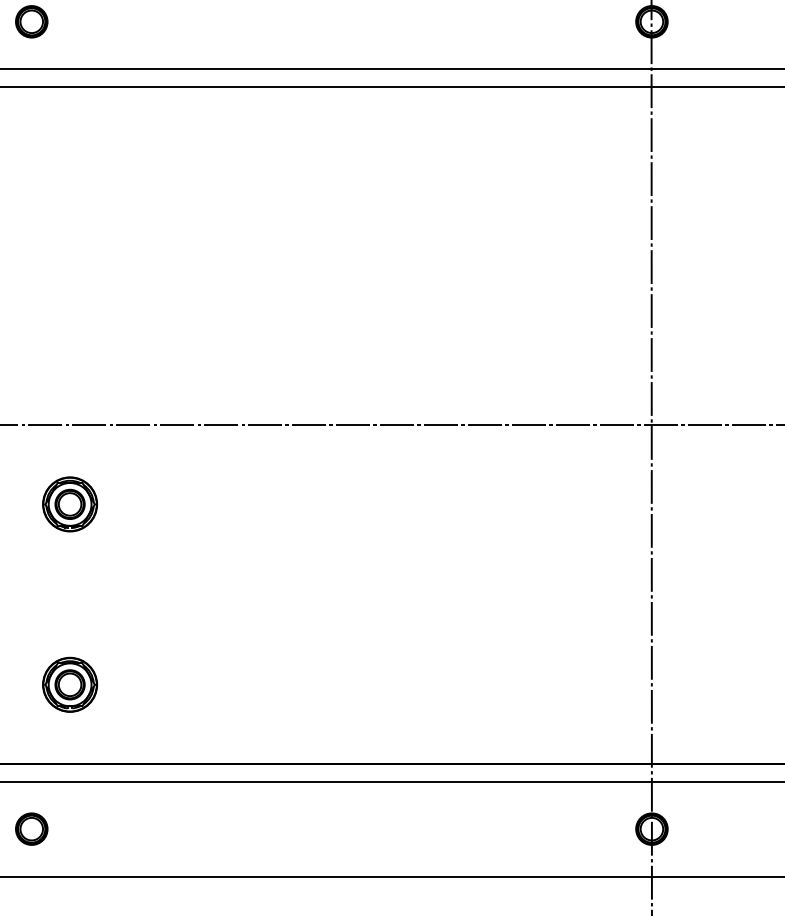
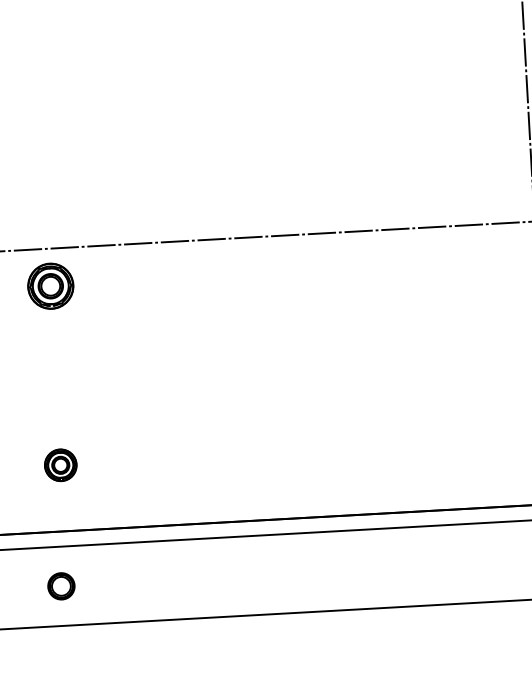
part: (69, 504) -> (50, 286), moved
part: (69, 684) -> (60, 465), size x0.7
part: (31, 828) -> (61, 585), moved

